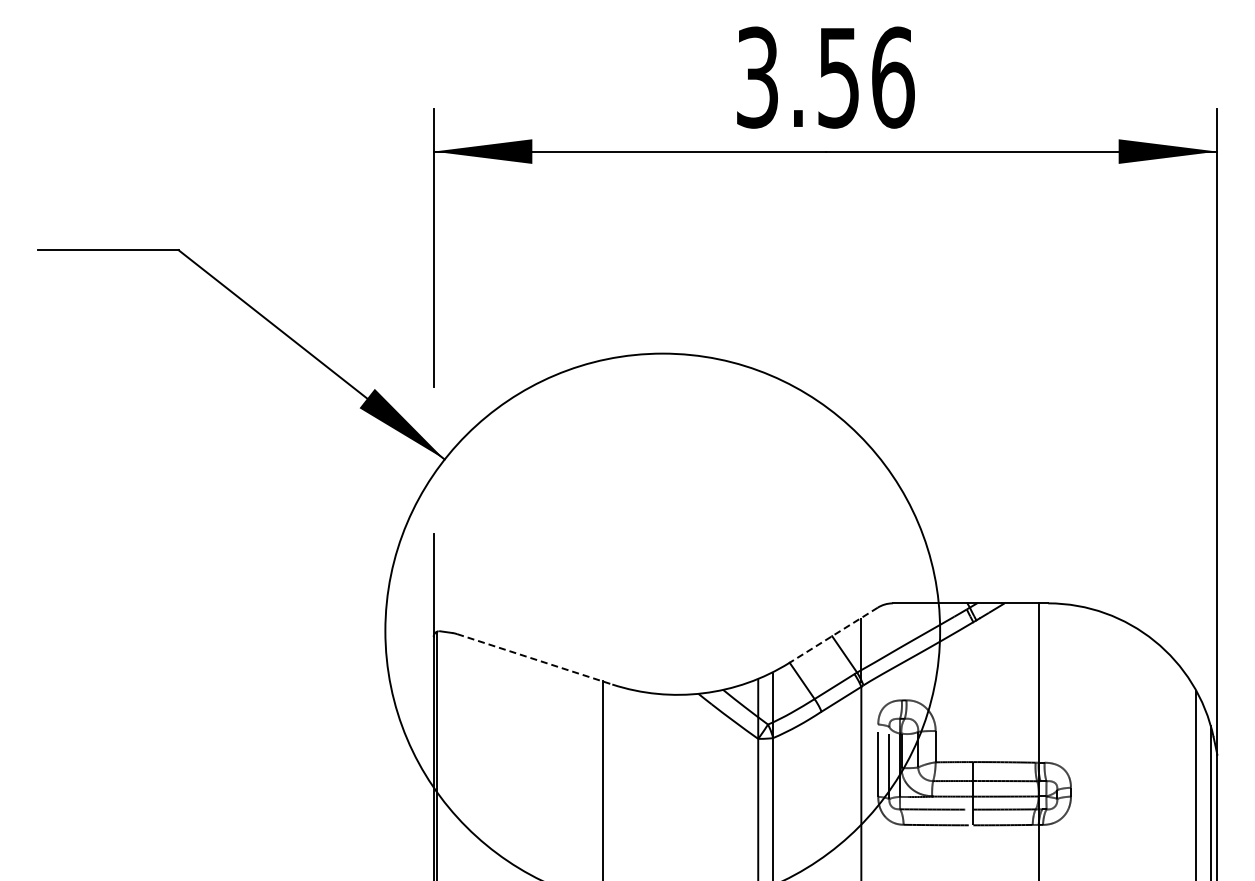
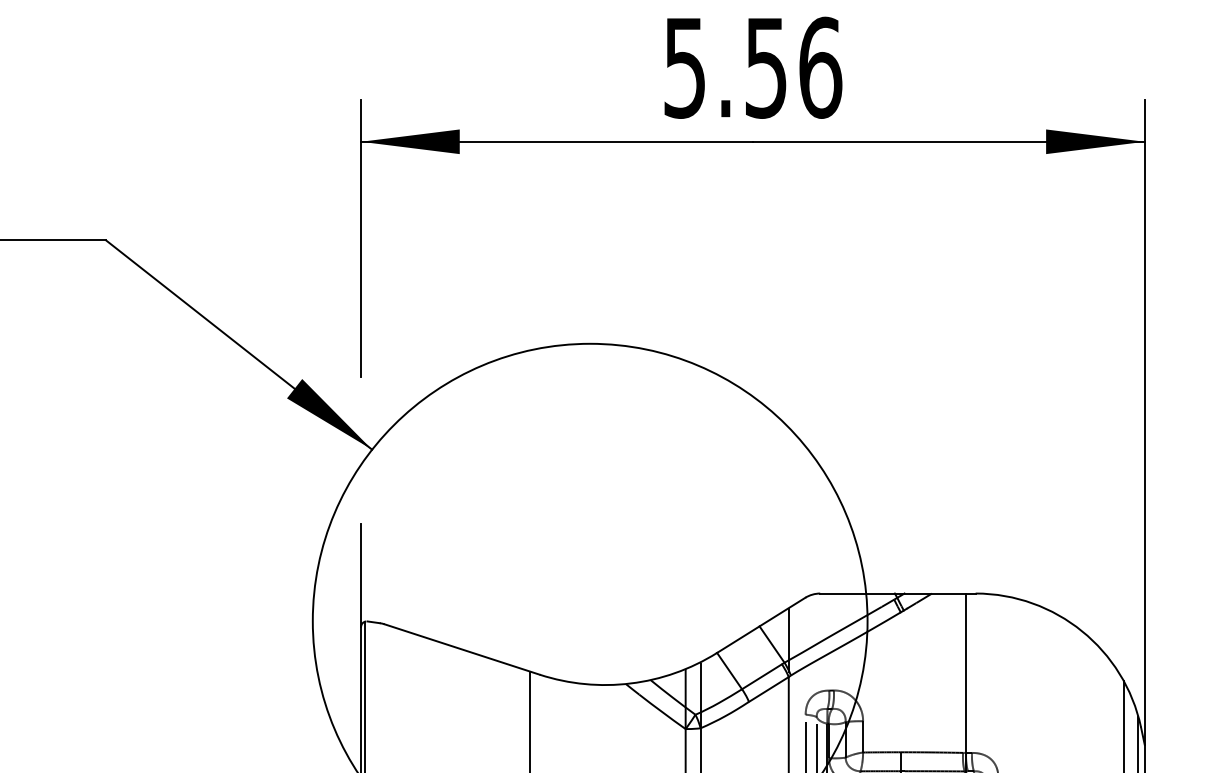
text: (757, 77) -> (684, 67), 3.56 -> 5.56
line: (833, 635) -> (760, 625), dashed -> solid
line: (534, 659) -> (461, 649), dashed -> solid

